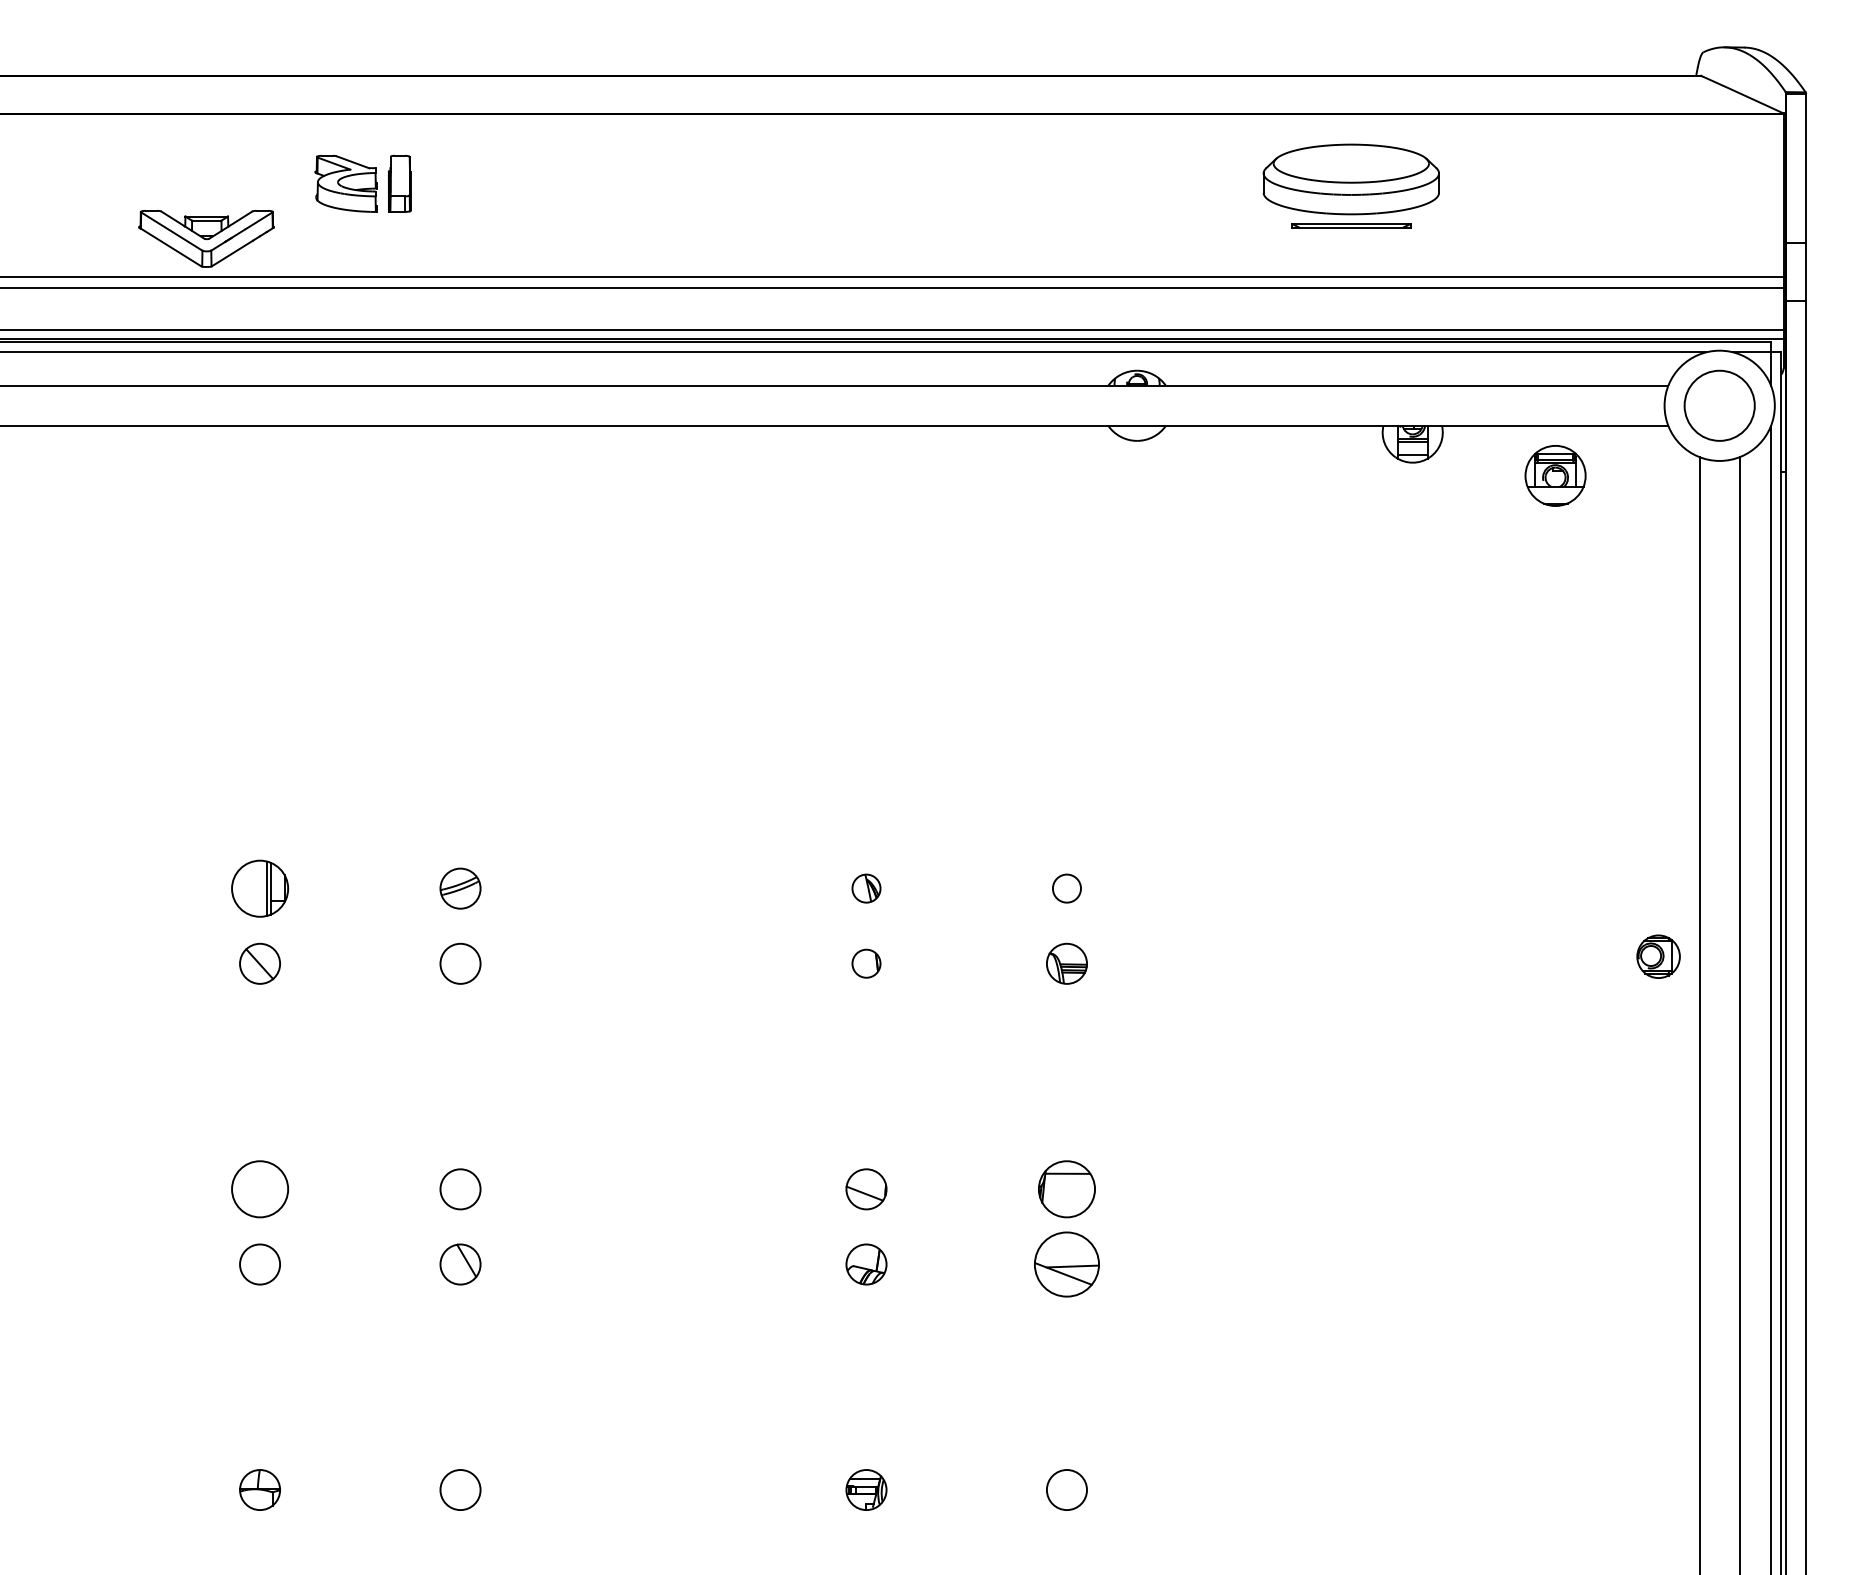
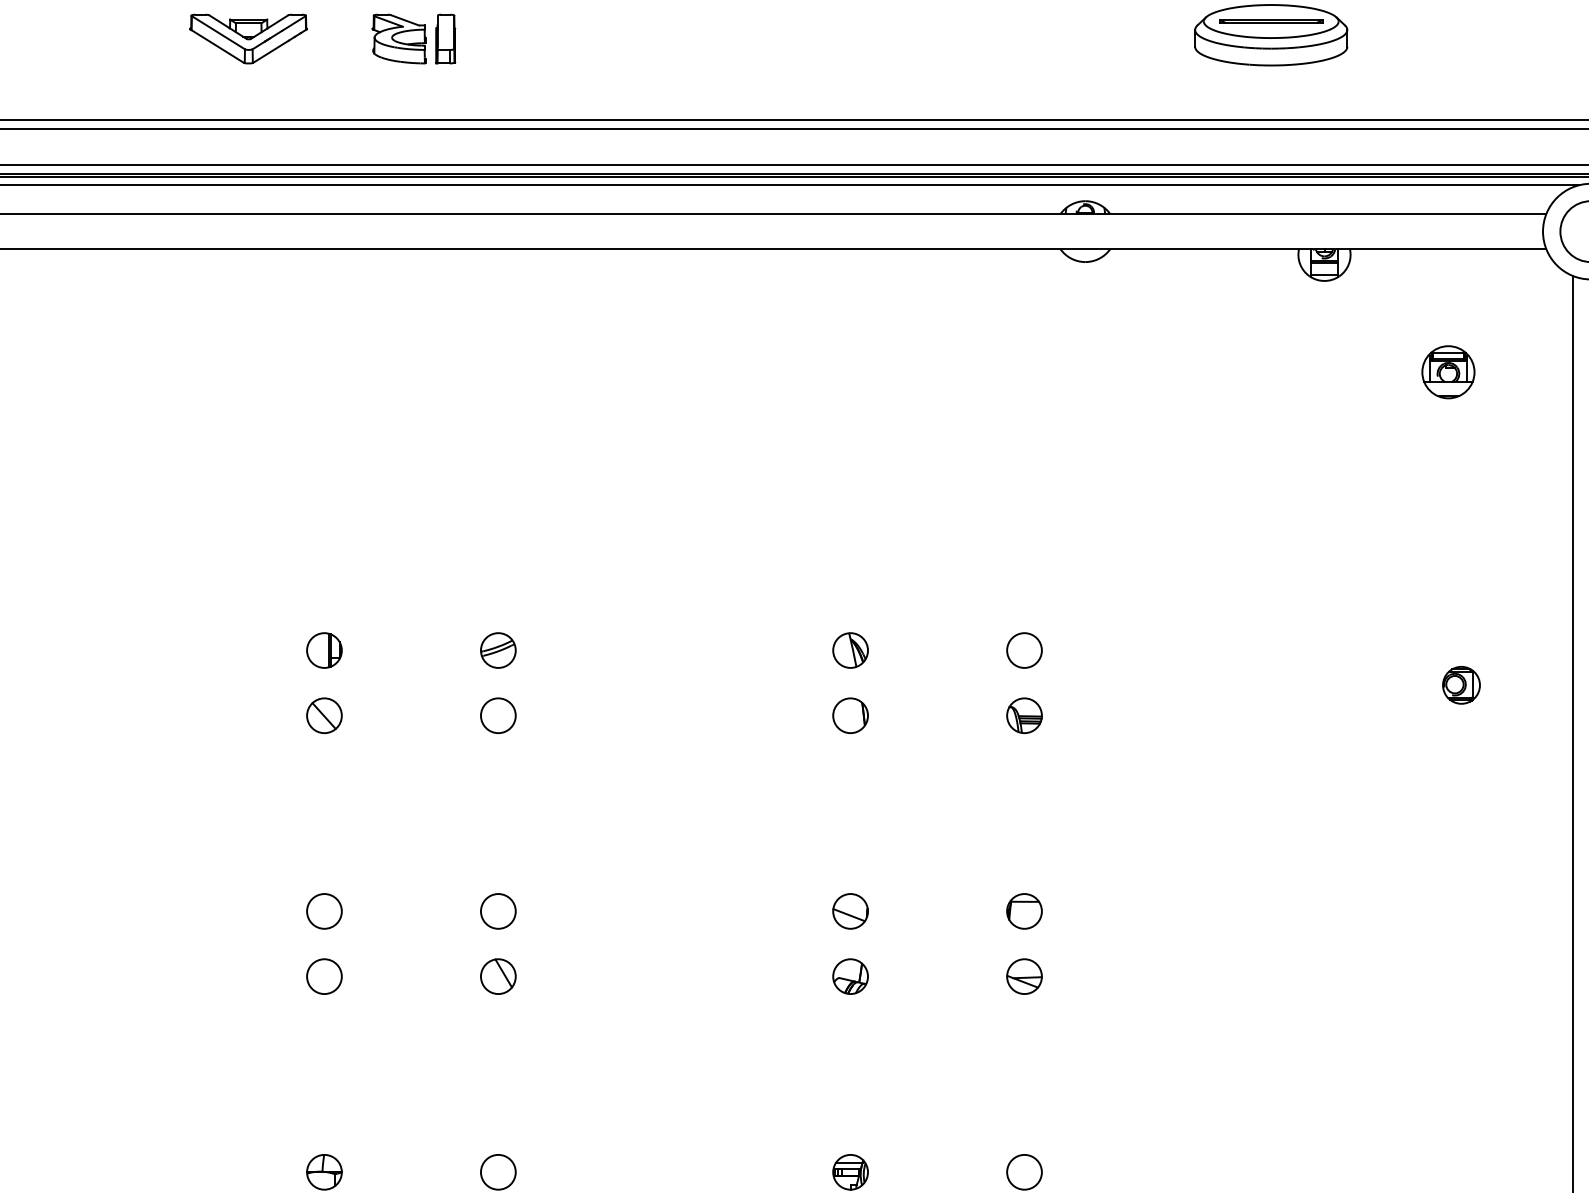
part: (1351, 225) -> (1271, 21), moved
part: (206, 238) -> (248, 38), moved
part: (1555, 475) -> (1448, 371), moved
part: (259, 888) -> (323, 650), size x0.71
part: (866, 888) -> (850, 650), size x1.43
part: (1066, 888) -> (1024, 650), size x1.43
part: (1658, 956) -> (1461, 685), moved
part: (866, 963) -> (850, 715), size x1.43
part: (259, 1189) -> (323, 911), size x0.71
part: (1066, 1189) -> (1024, 911), size x0.71
part: (1066, 1264) -> (1024, 976), size x0.62

